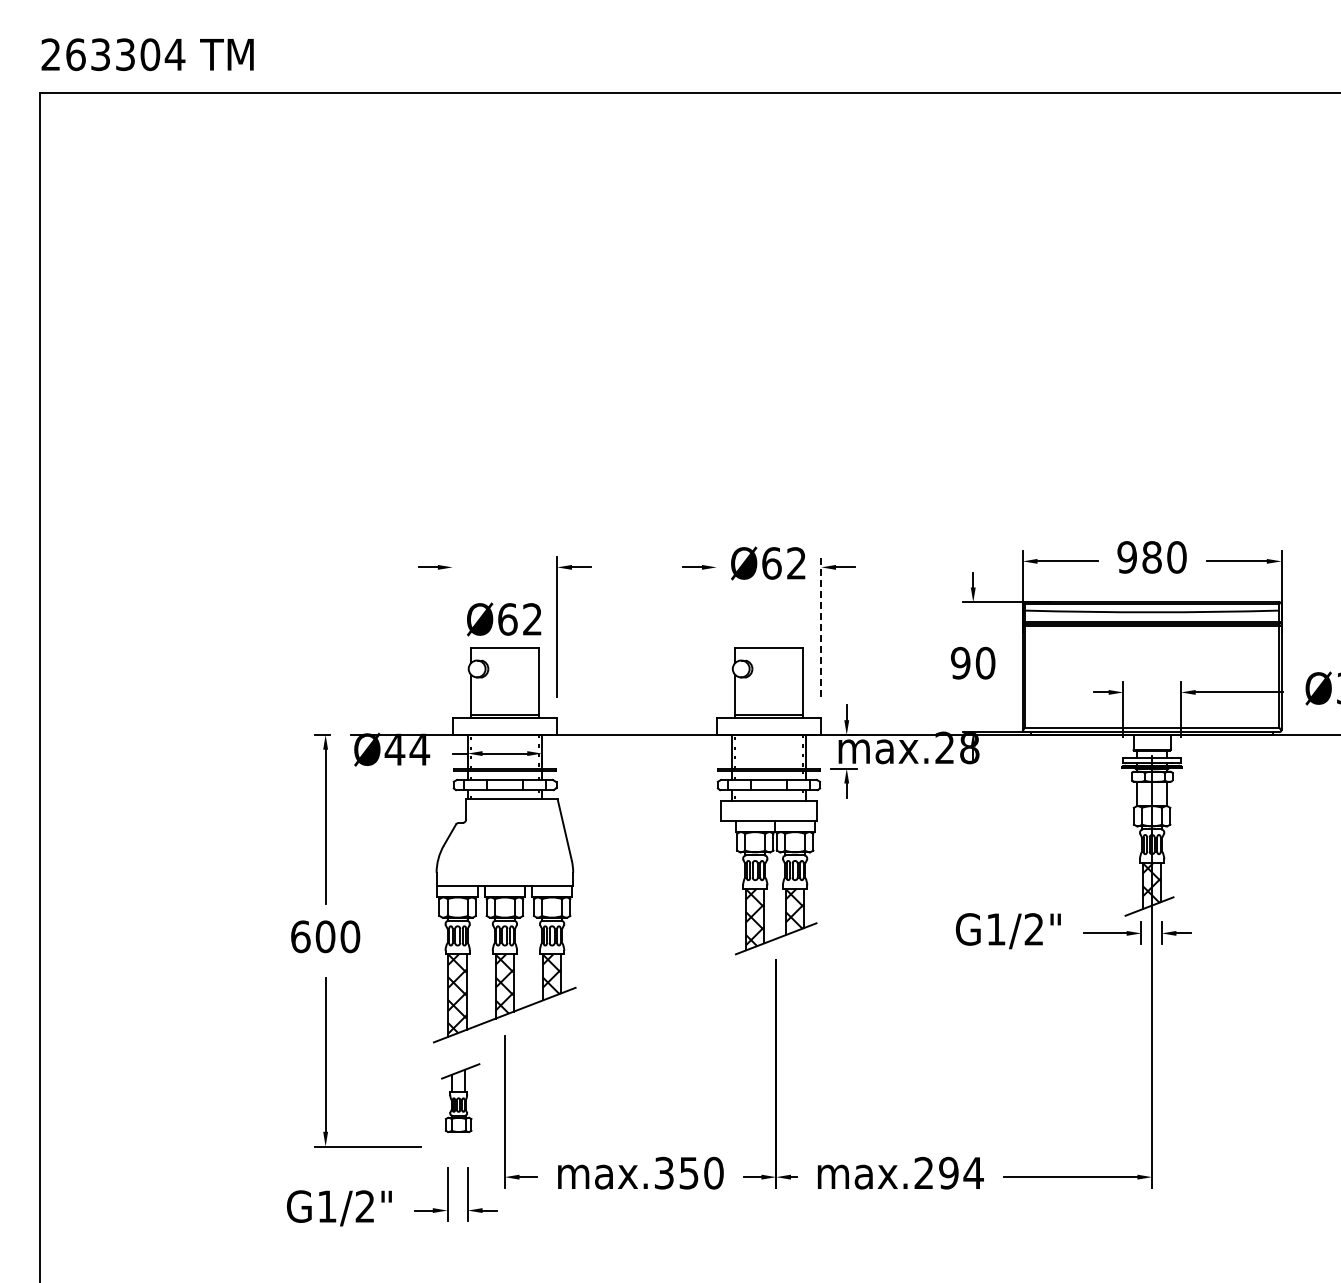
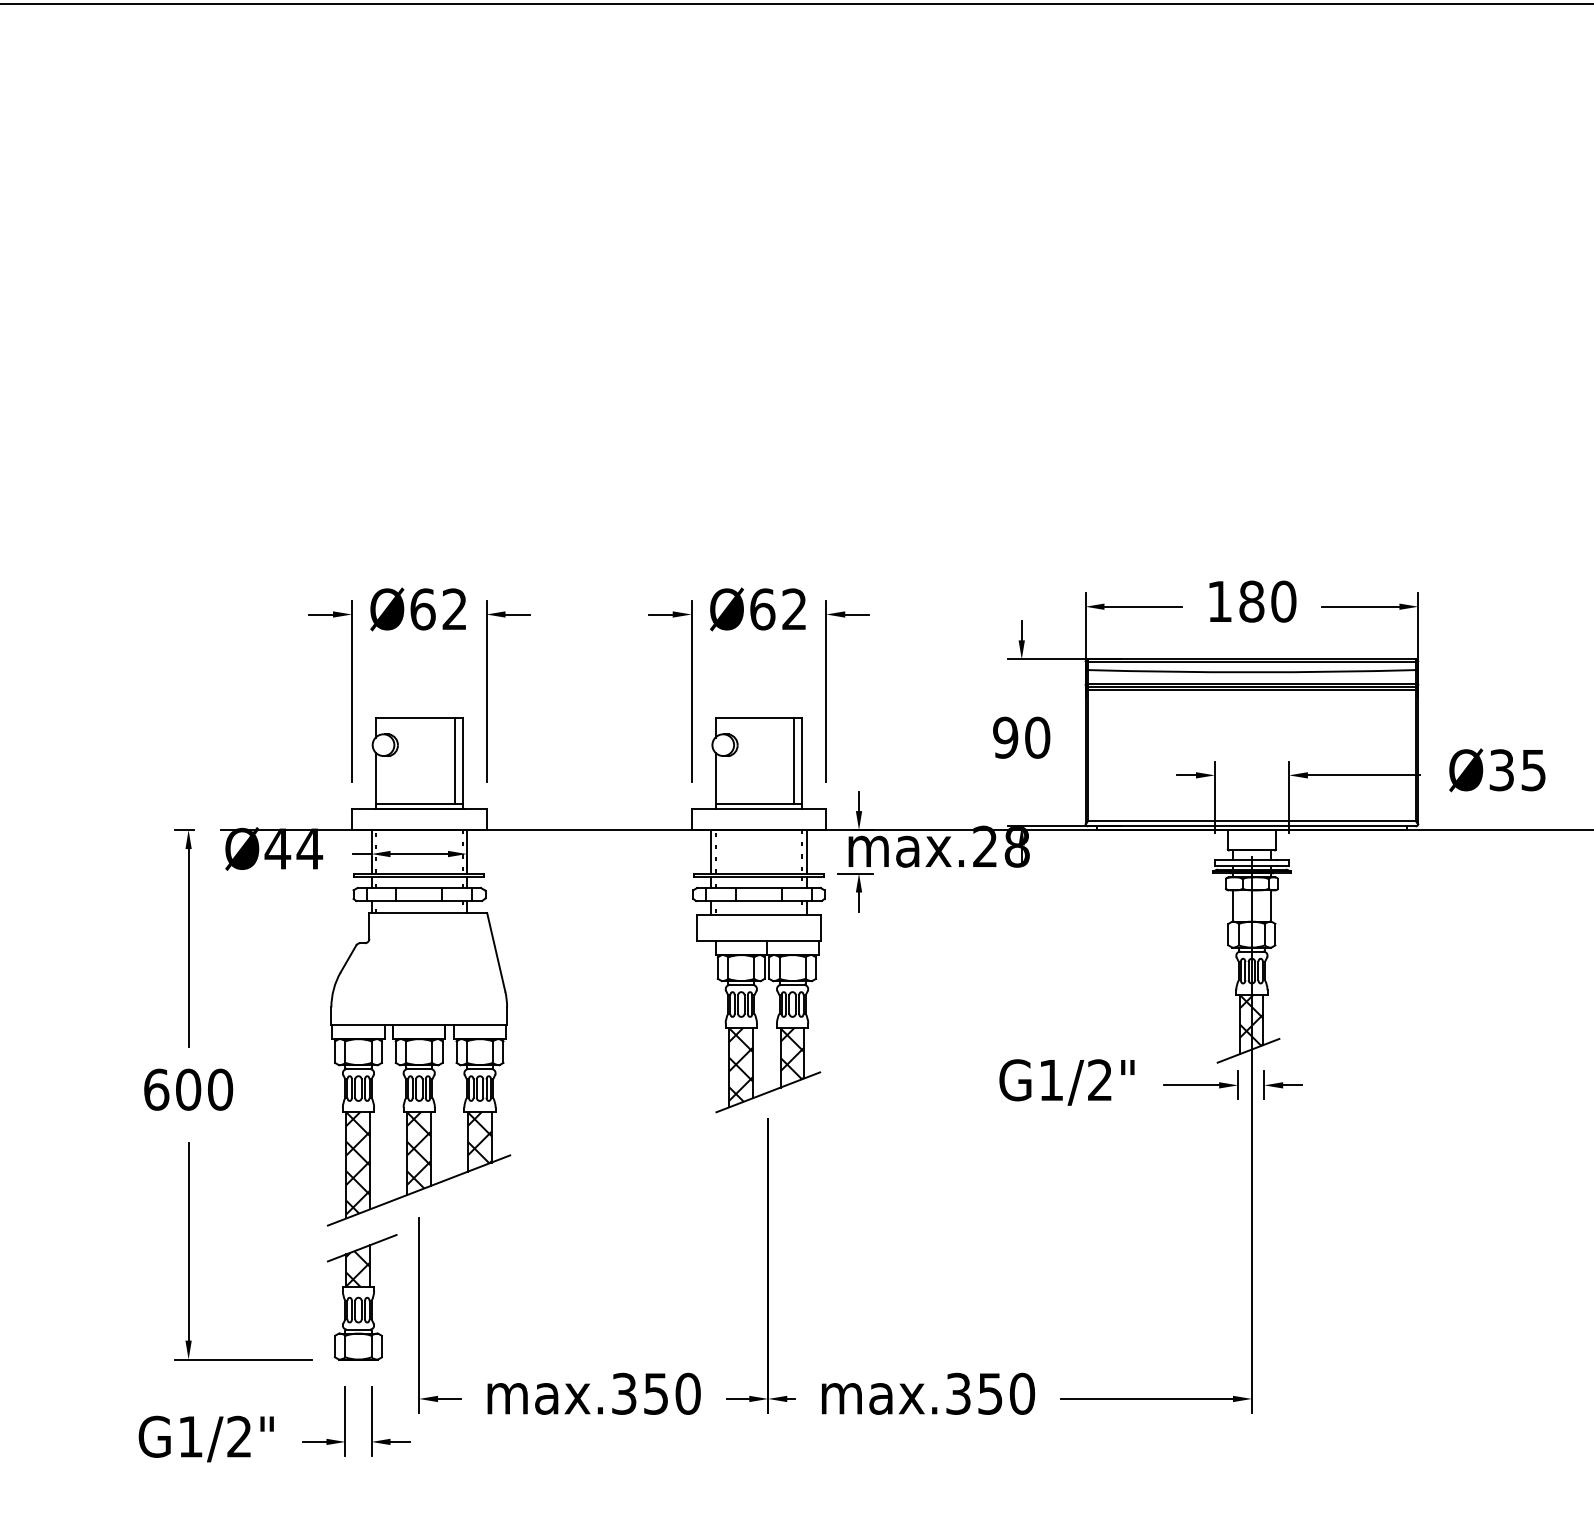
text: (1126, 557) -> (1218, 601), 980 -> 180
text: (504, 619) -> (418, 609), moved
line: (452, 626) -> (351, 690), added
line: (716, 626) -> (691, 690), added
line: (821, 626) -> (826, 690), dashed -> solid
line: (532, 681) -> (454, 761), added
line: (796, 681) -> (794, 761), added
part: (460, 1097) -> (362, 1296), size x1.43
text: (948, 1172) -> (989, 1392), max.294 -> max.350

